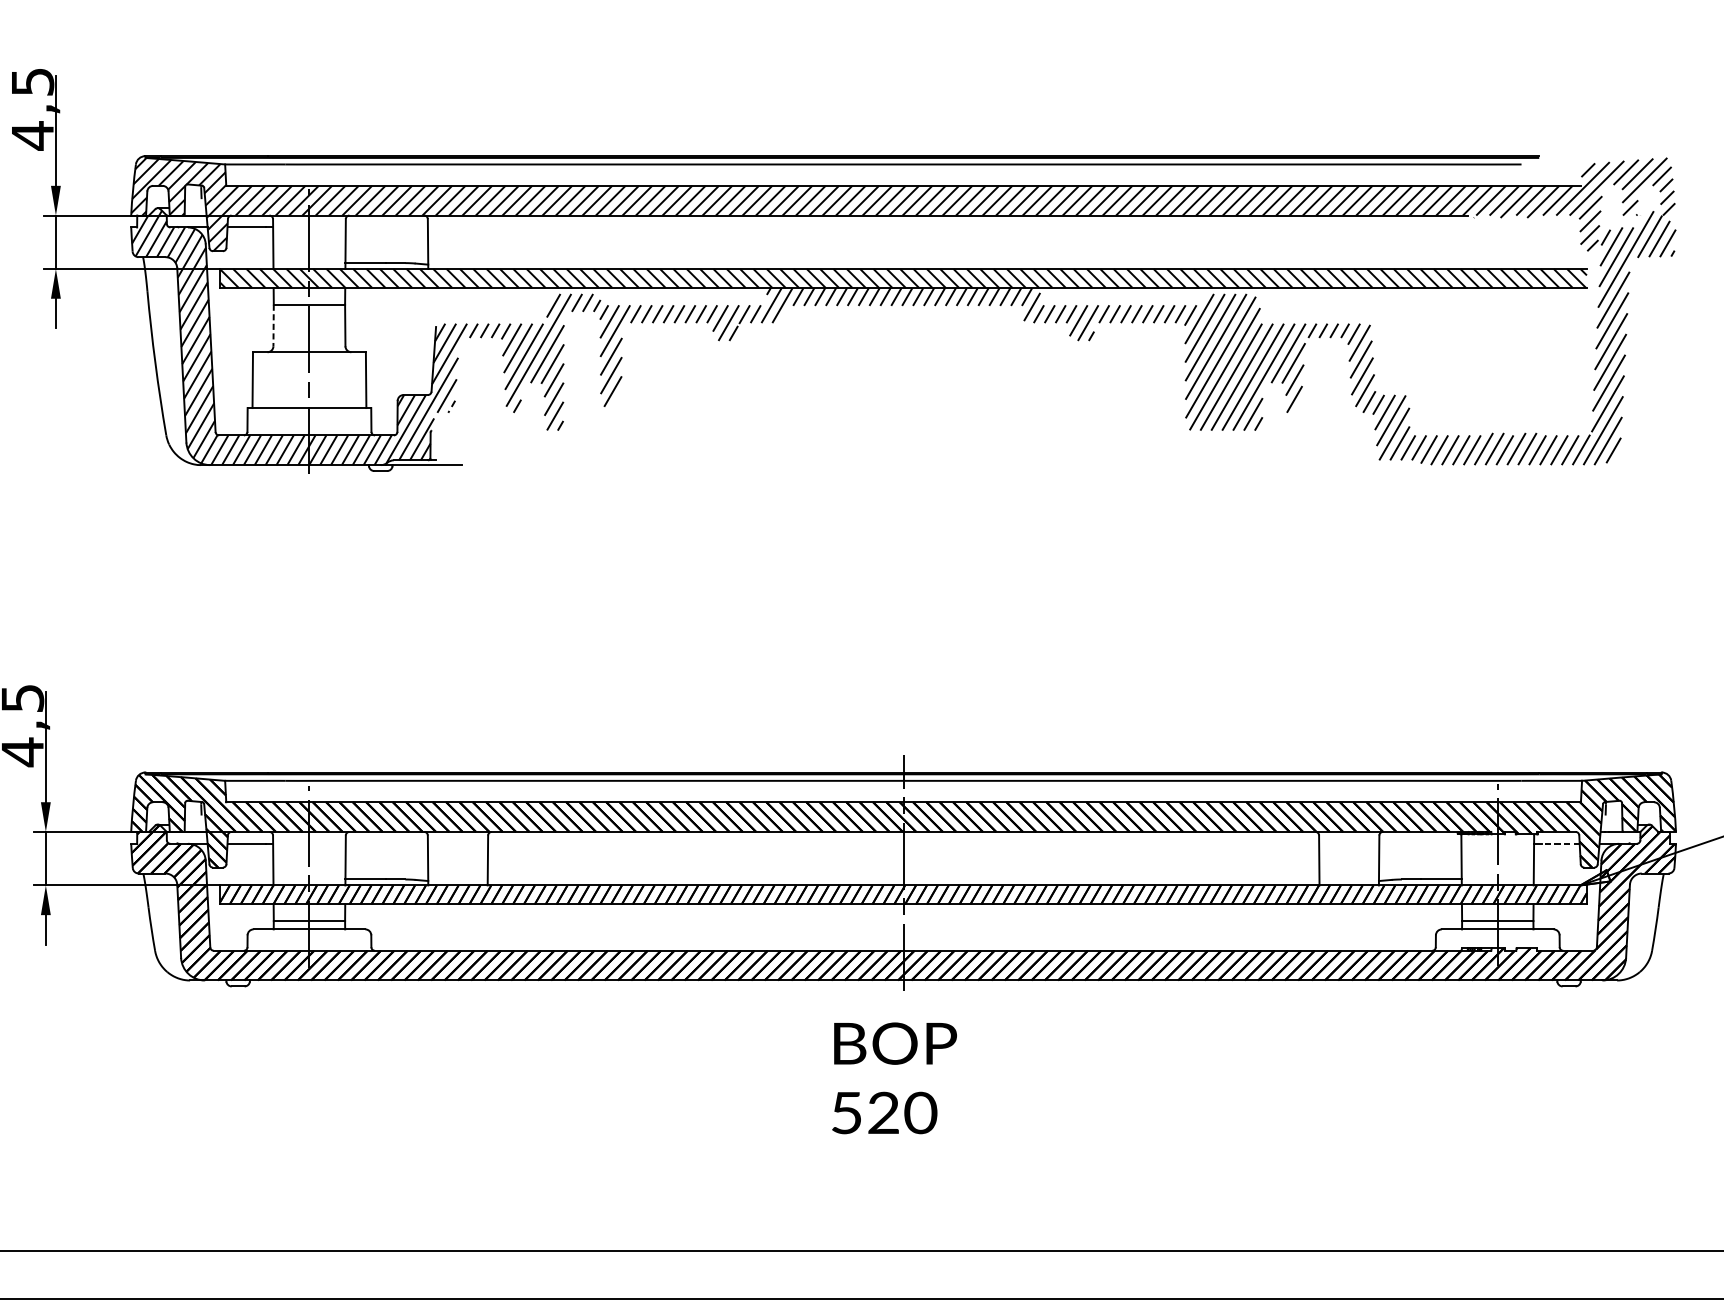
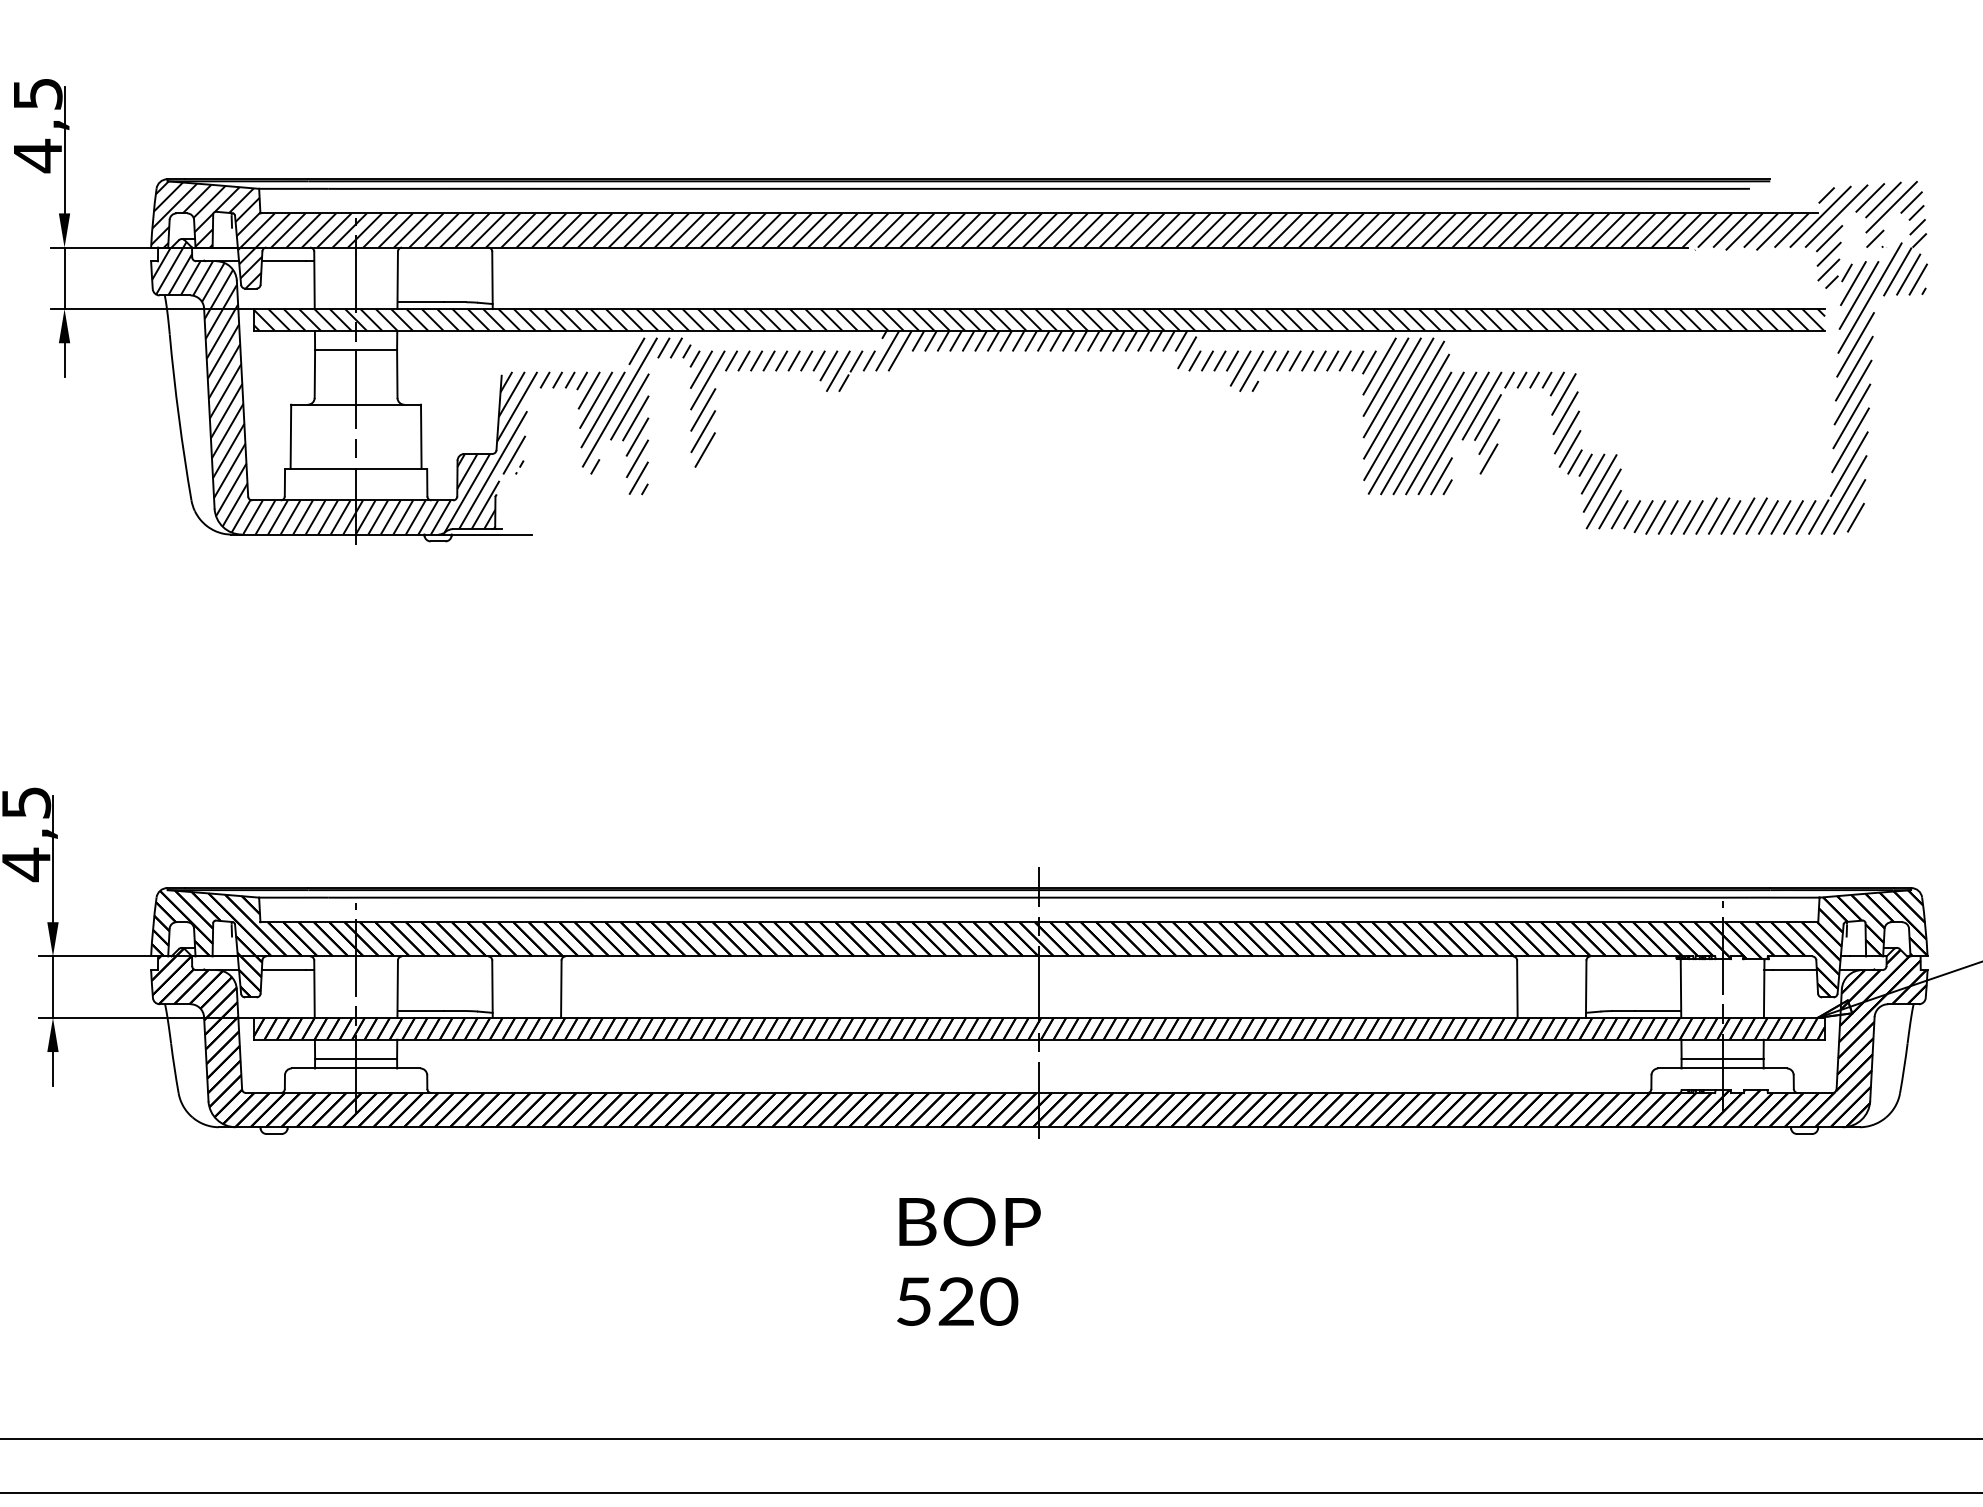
line: (273, 325) -> (314, 374), dashed -> solid
line: (1560, 844) -> (1794, 970), dashed -> solid
text: (894, 1078) -> (968, 1261), moved

